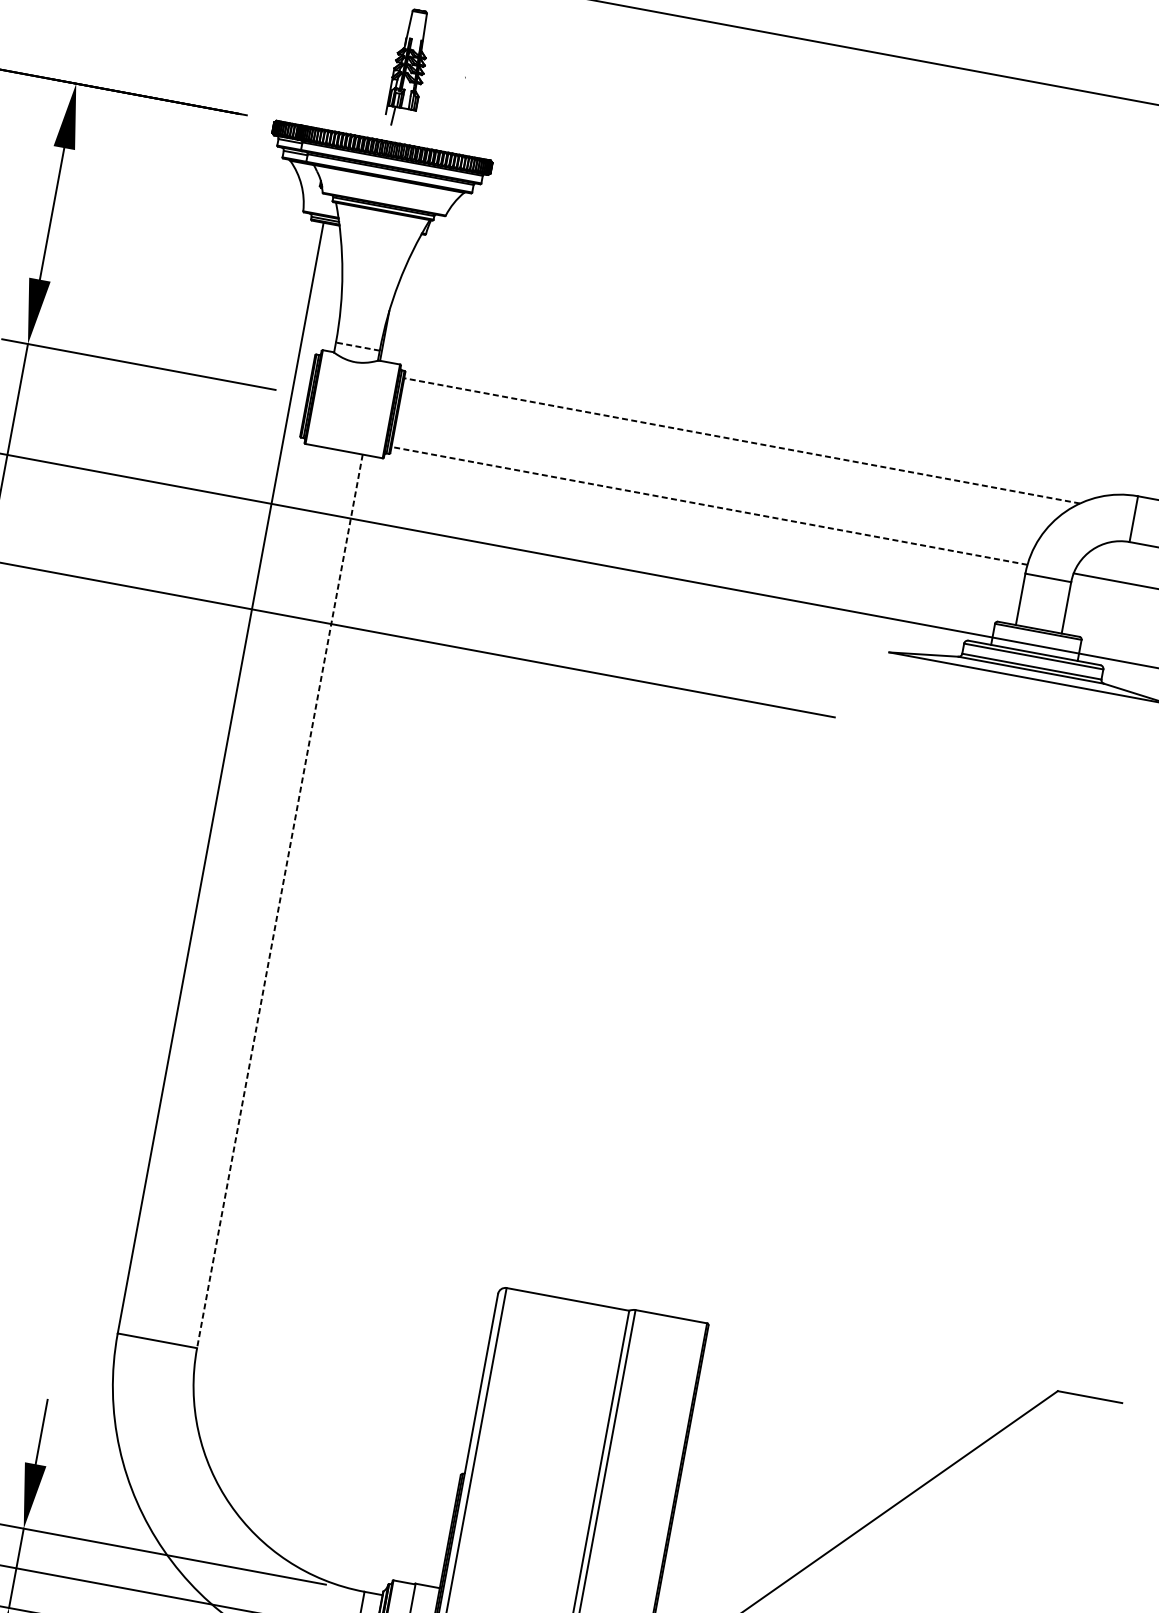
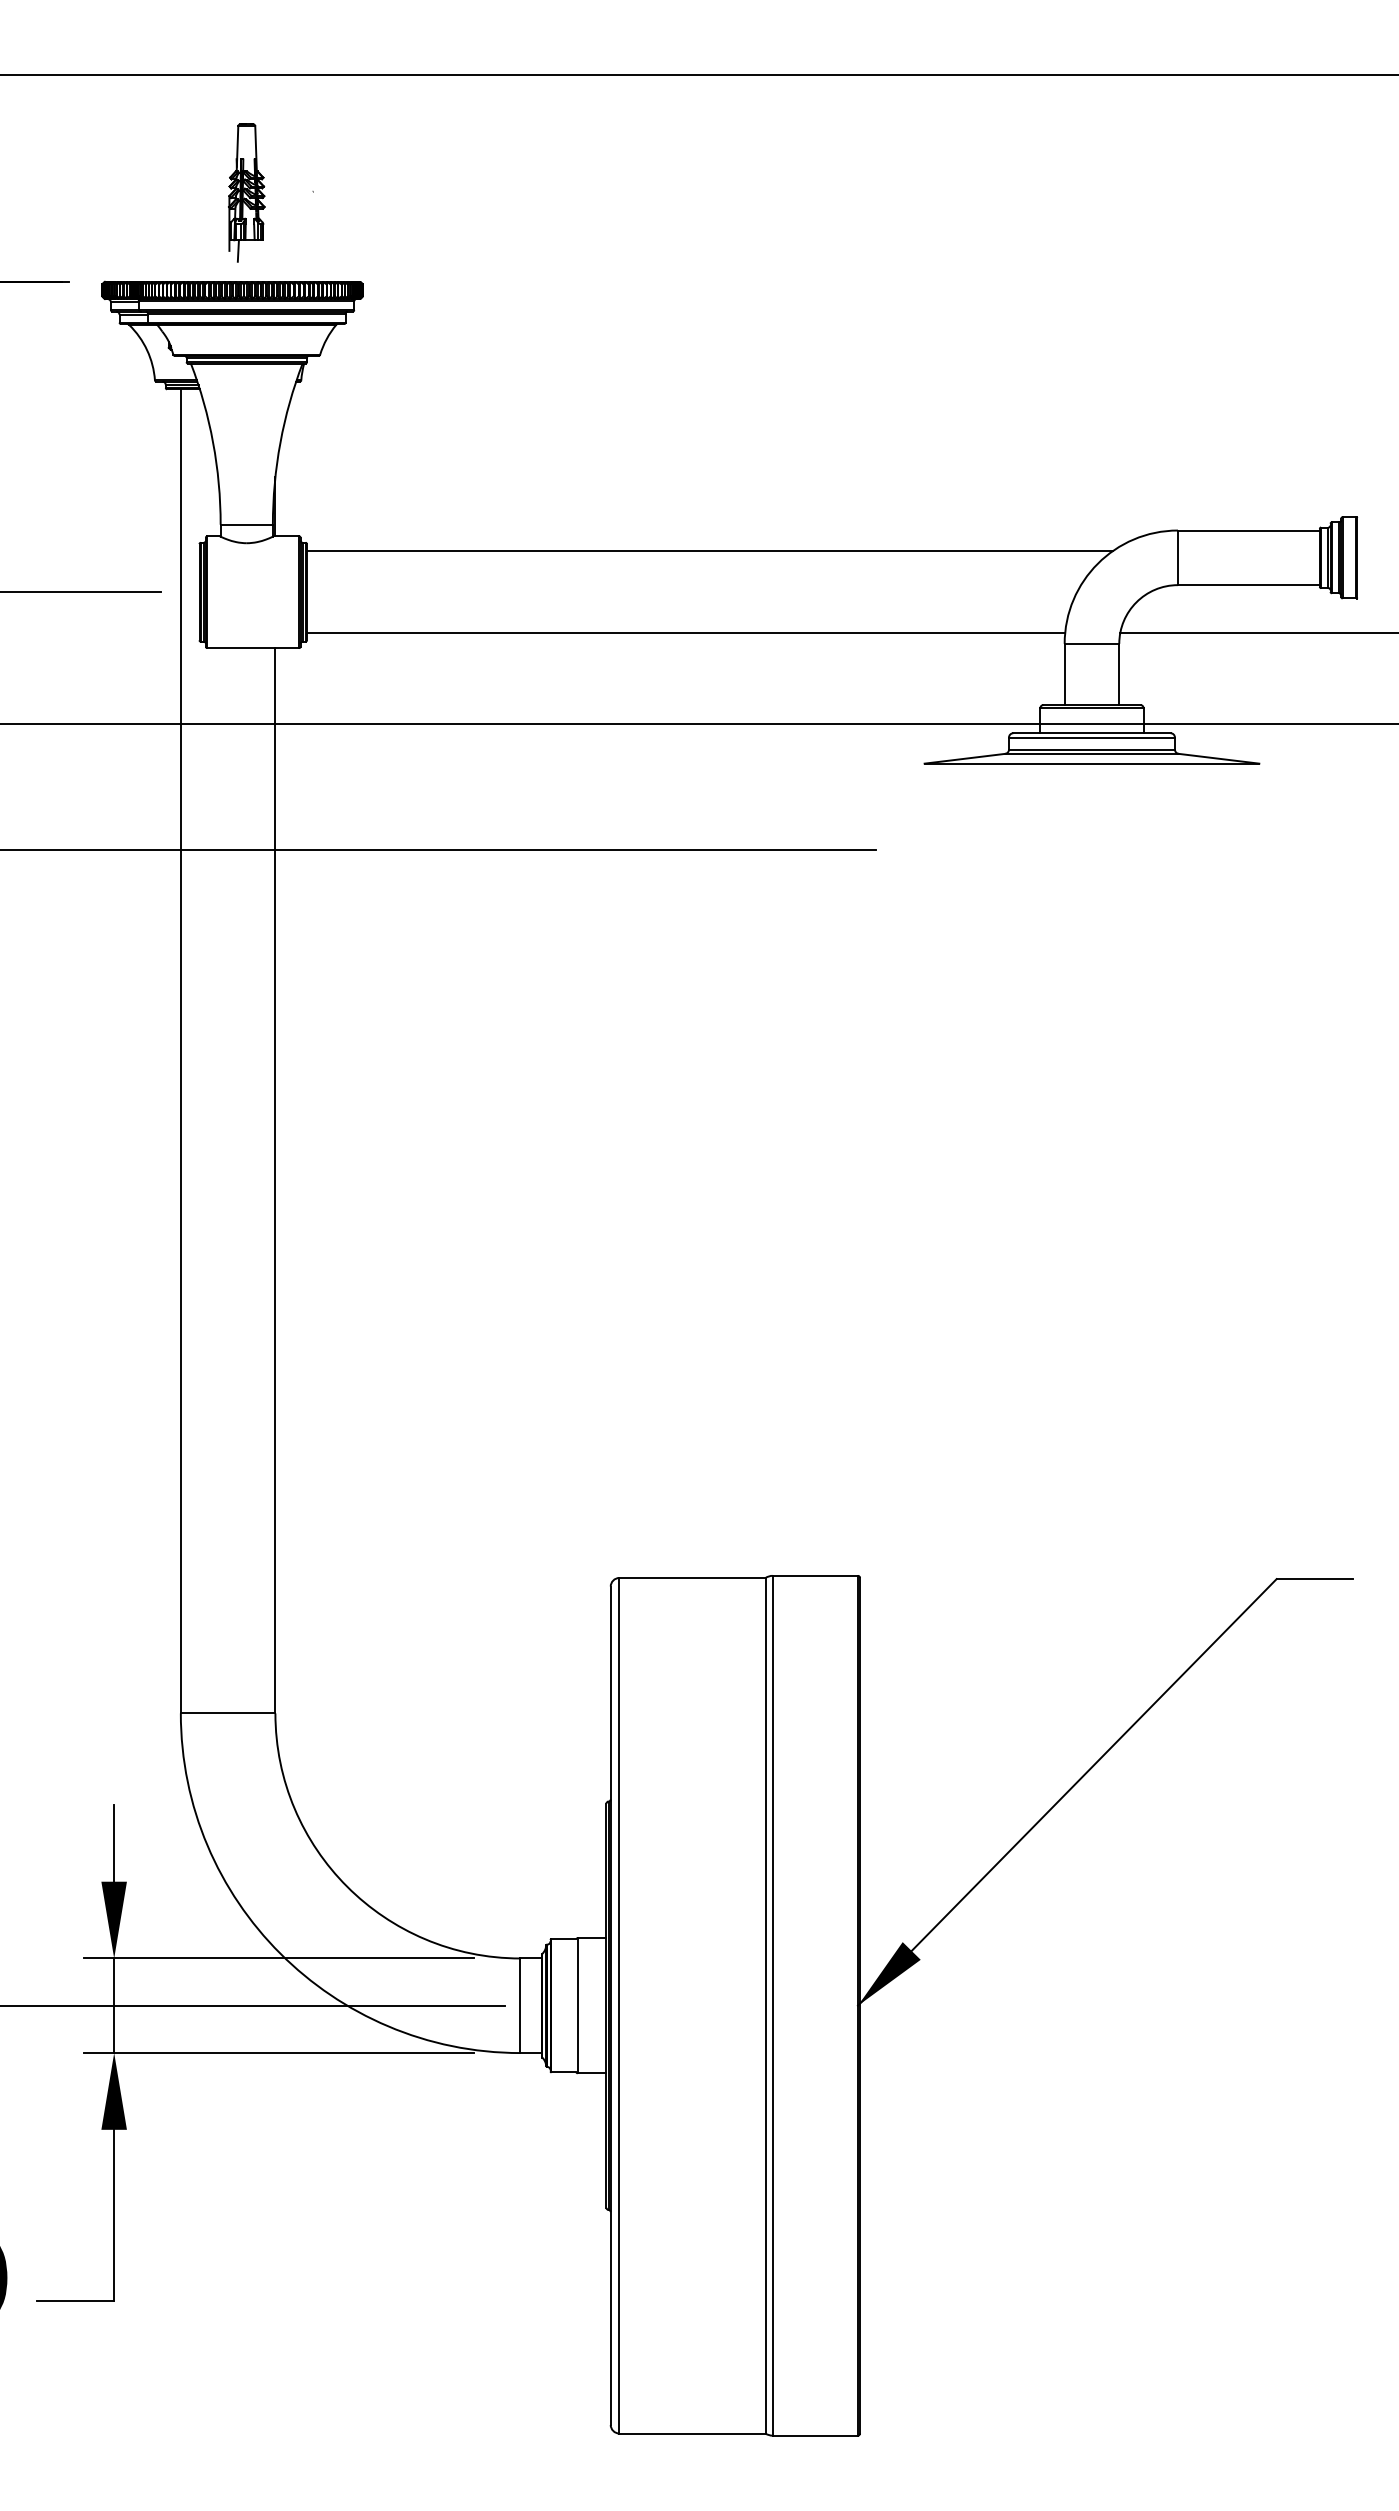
line: (357, 346) -> (246, 524), dashed -> solid
line: (741, 441) -> (709, 551), dashed -> solid
line: (708, 506) -> (685, 633), dashed -> solid
line: (280, 901) -> (275, 1180), dashed -> solid

